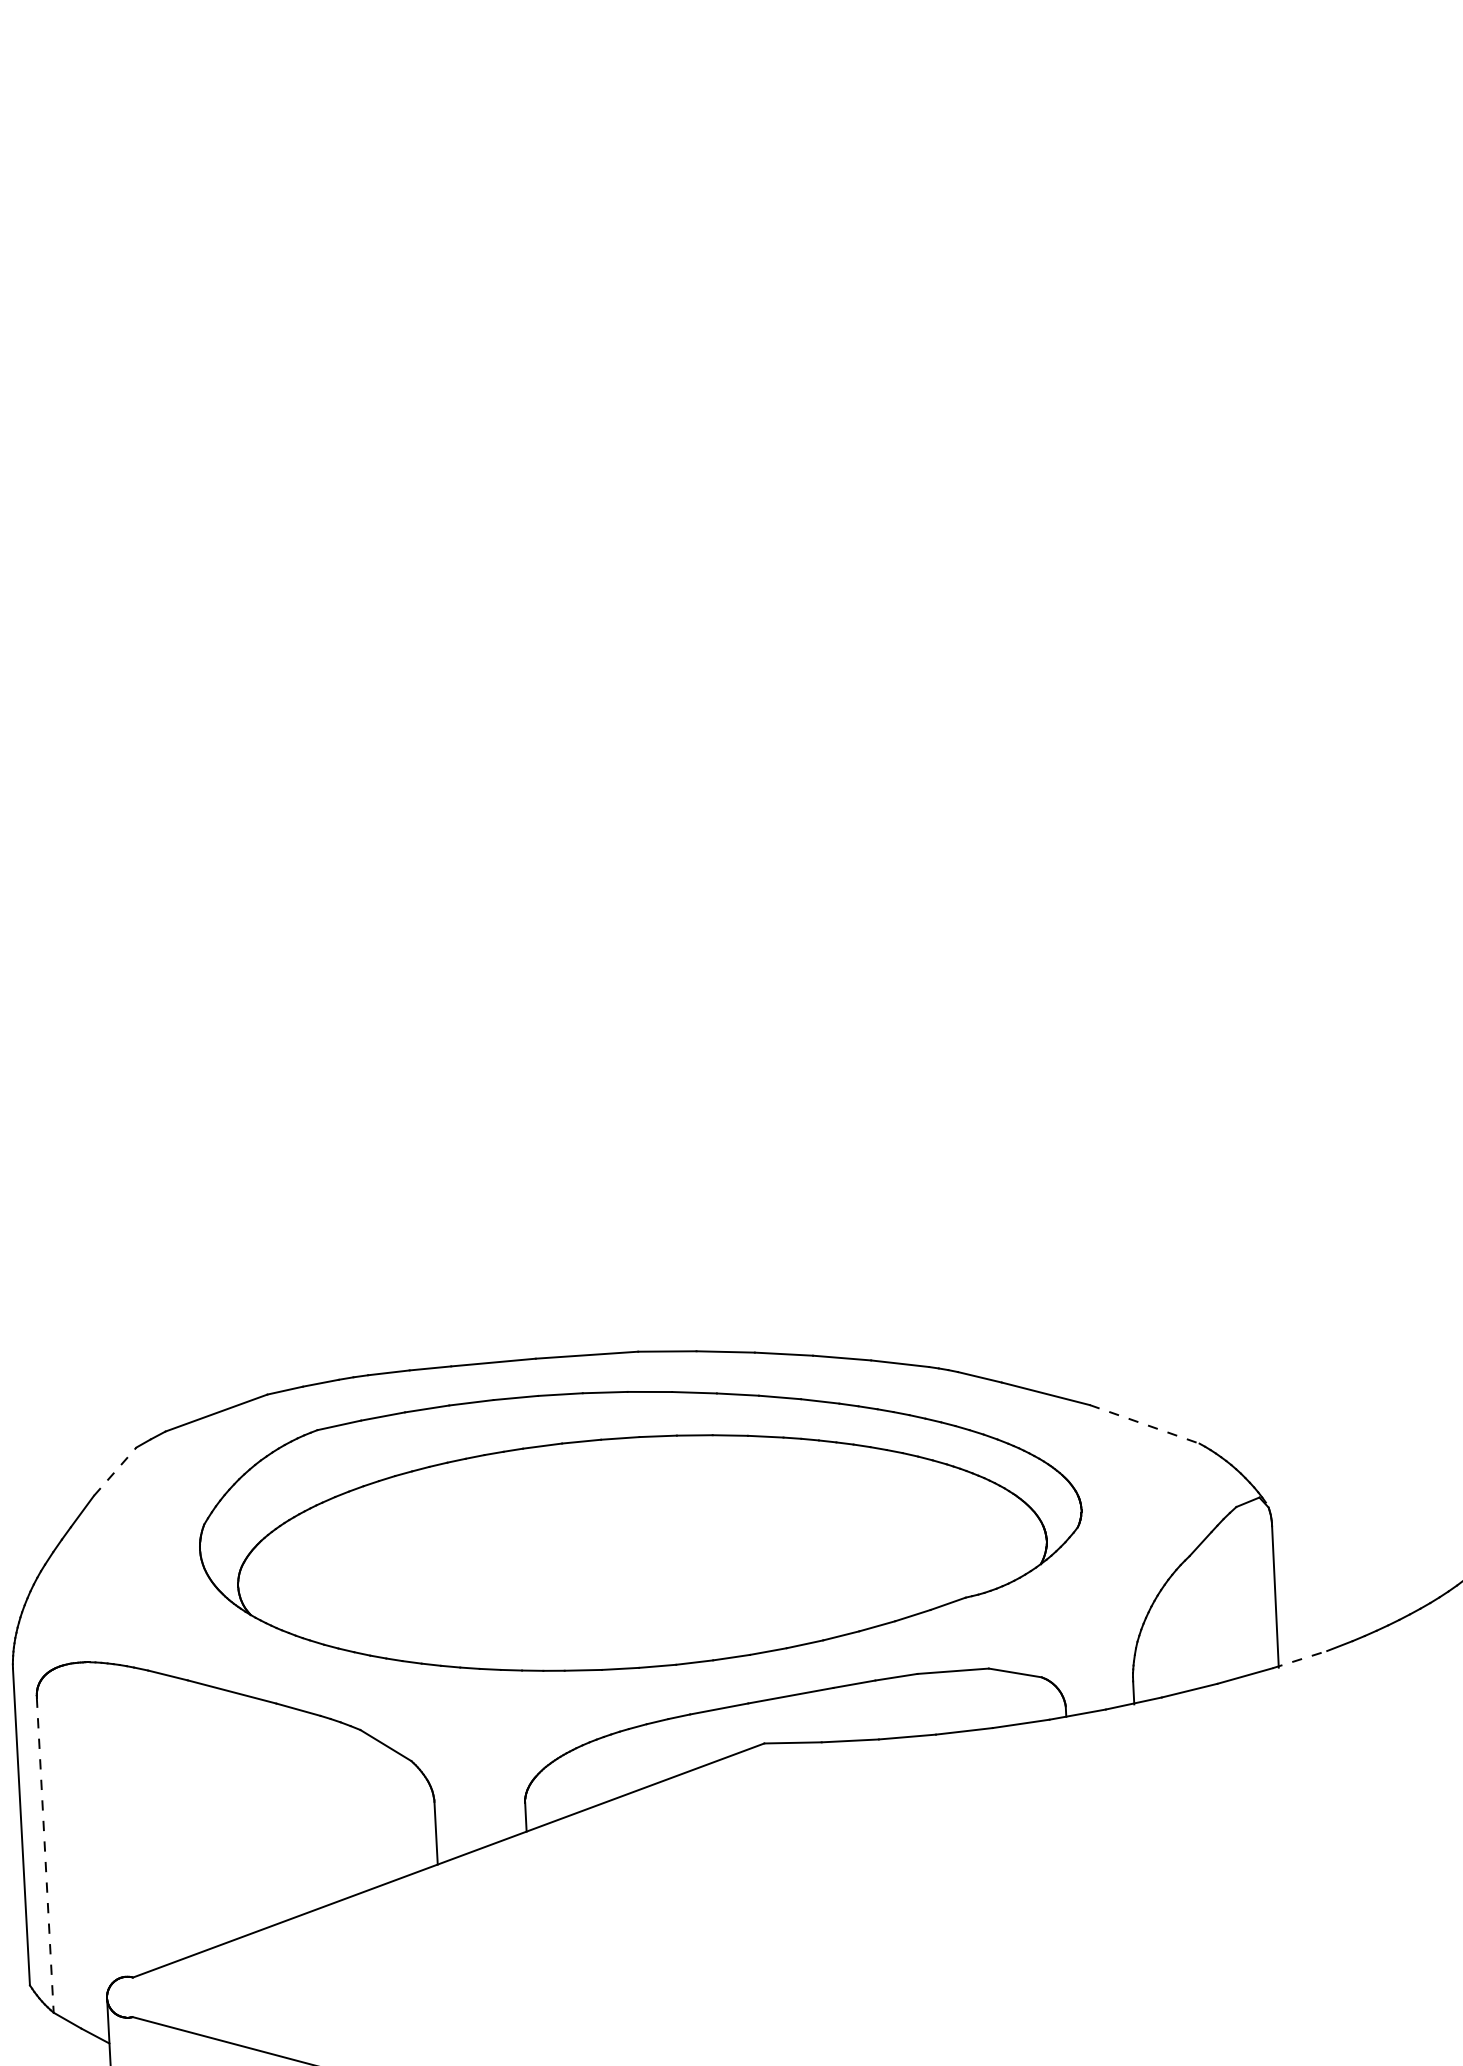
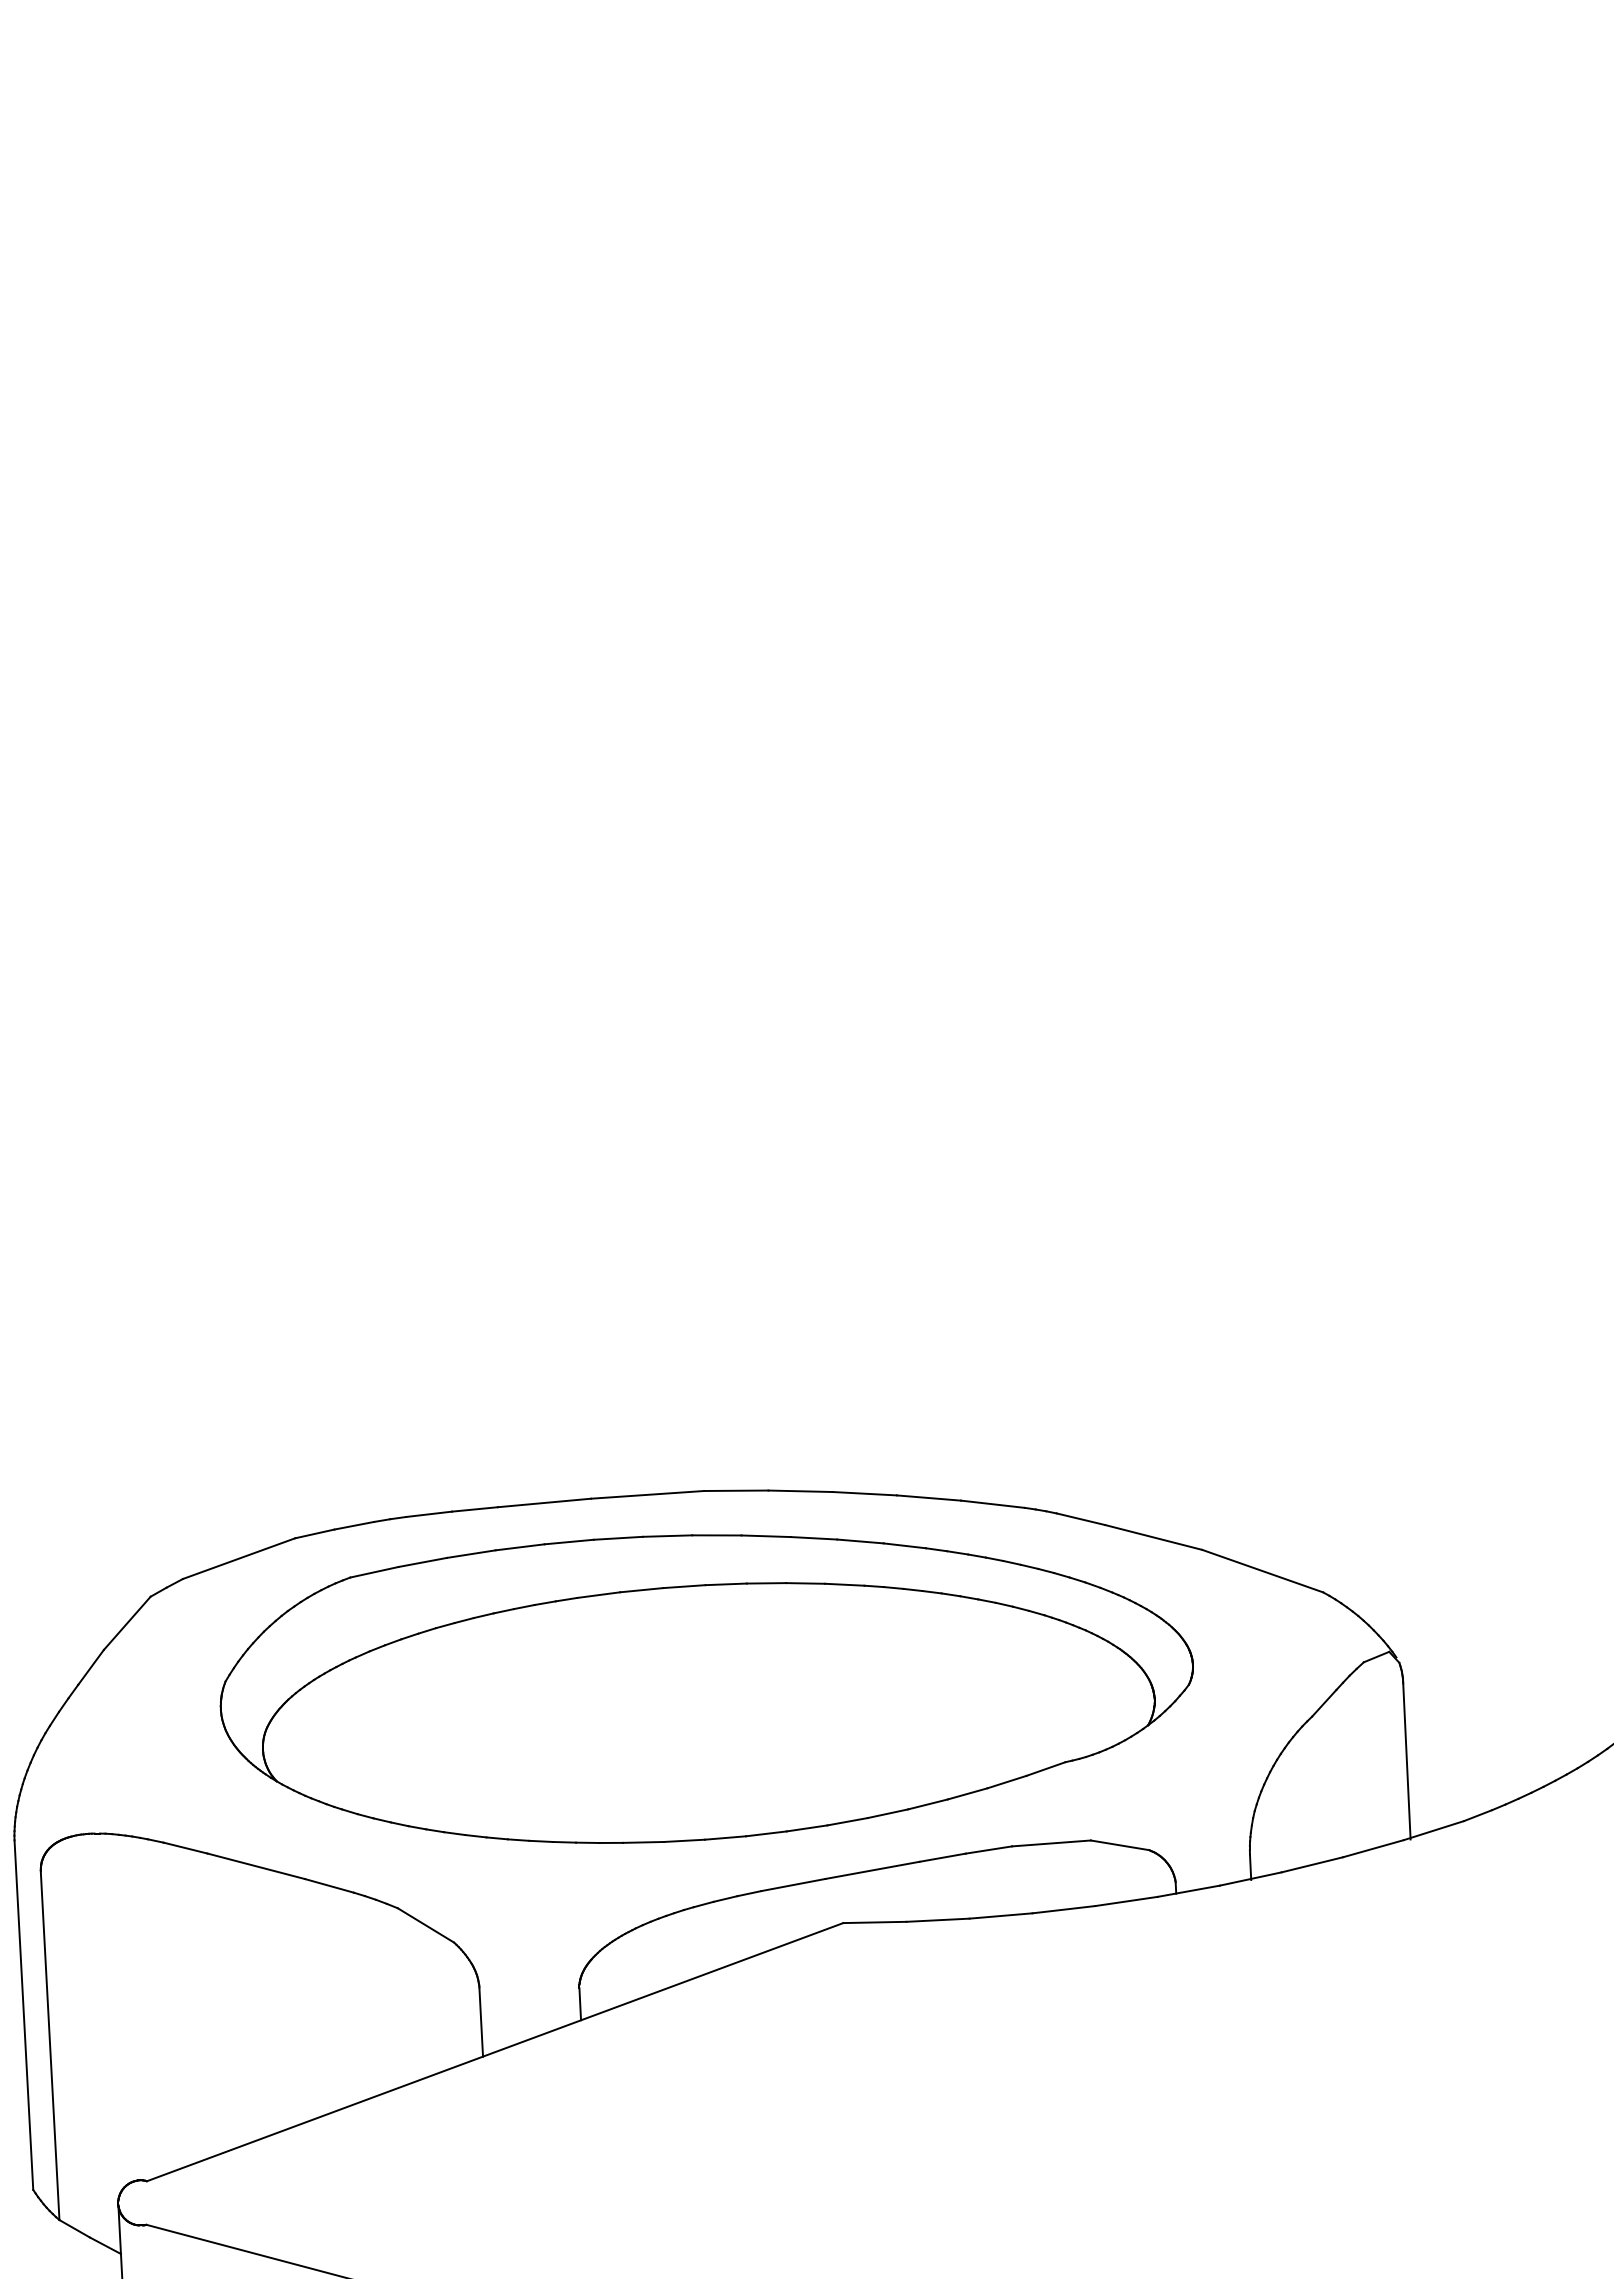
line: (1145, 1424) -> (1263, 1571), dashed -> solid
line: (115, 1471) -> (127, 1623), dashed -> solid
line: (1299, 1659) -> (1433, 1830), dashed -> solid
line: (45, 1855) -> (50, 2046), dashed -> solid

